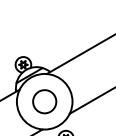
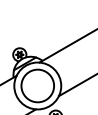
circle: (44, 101) -> (37, 85), size x1.67

